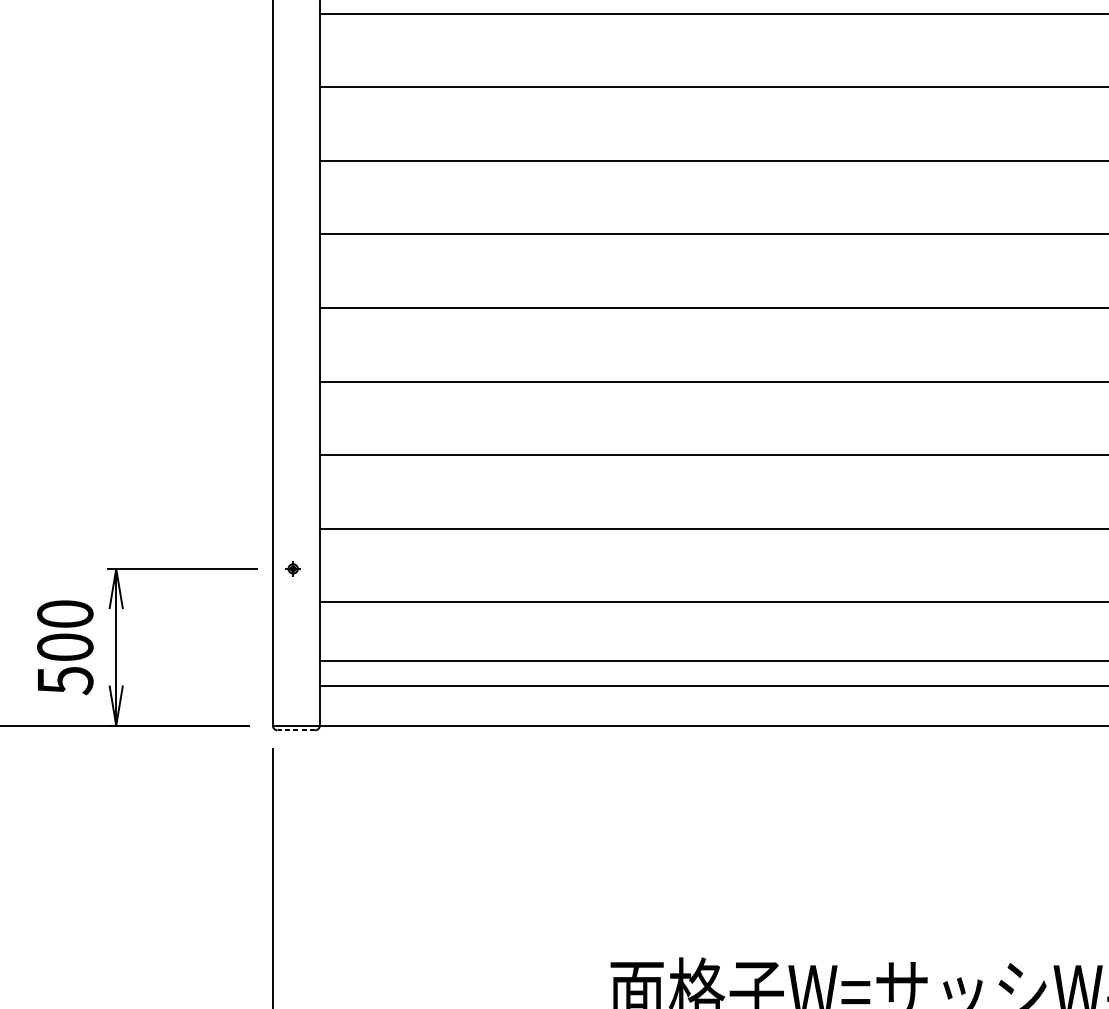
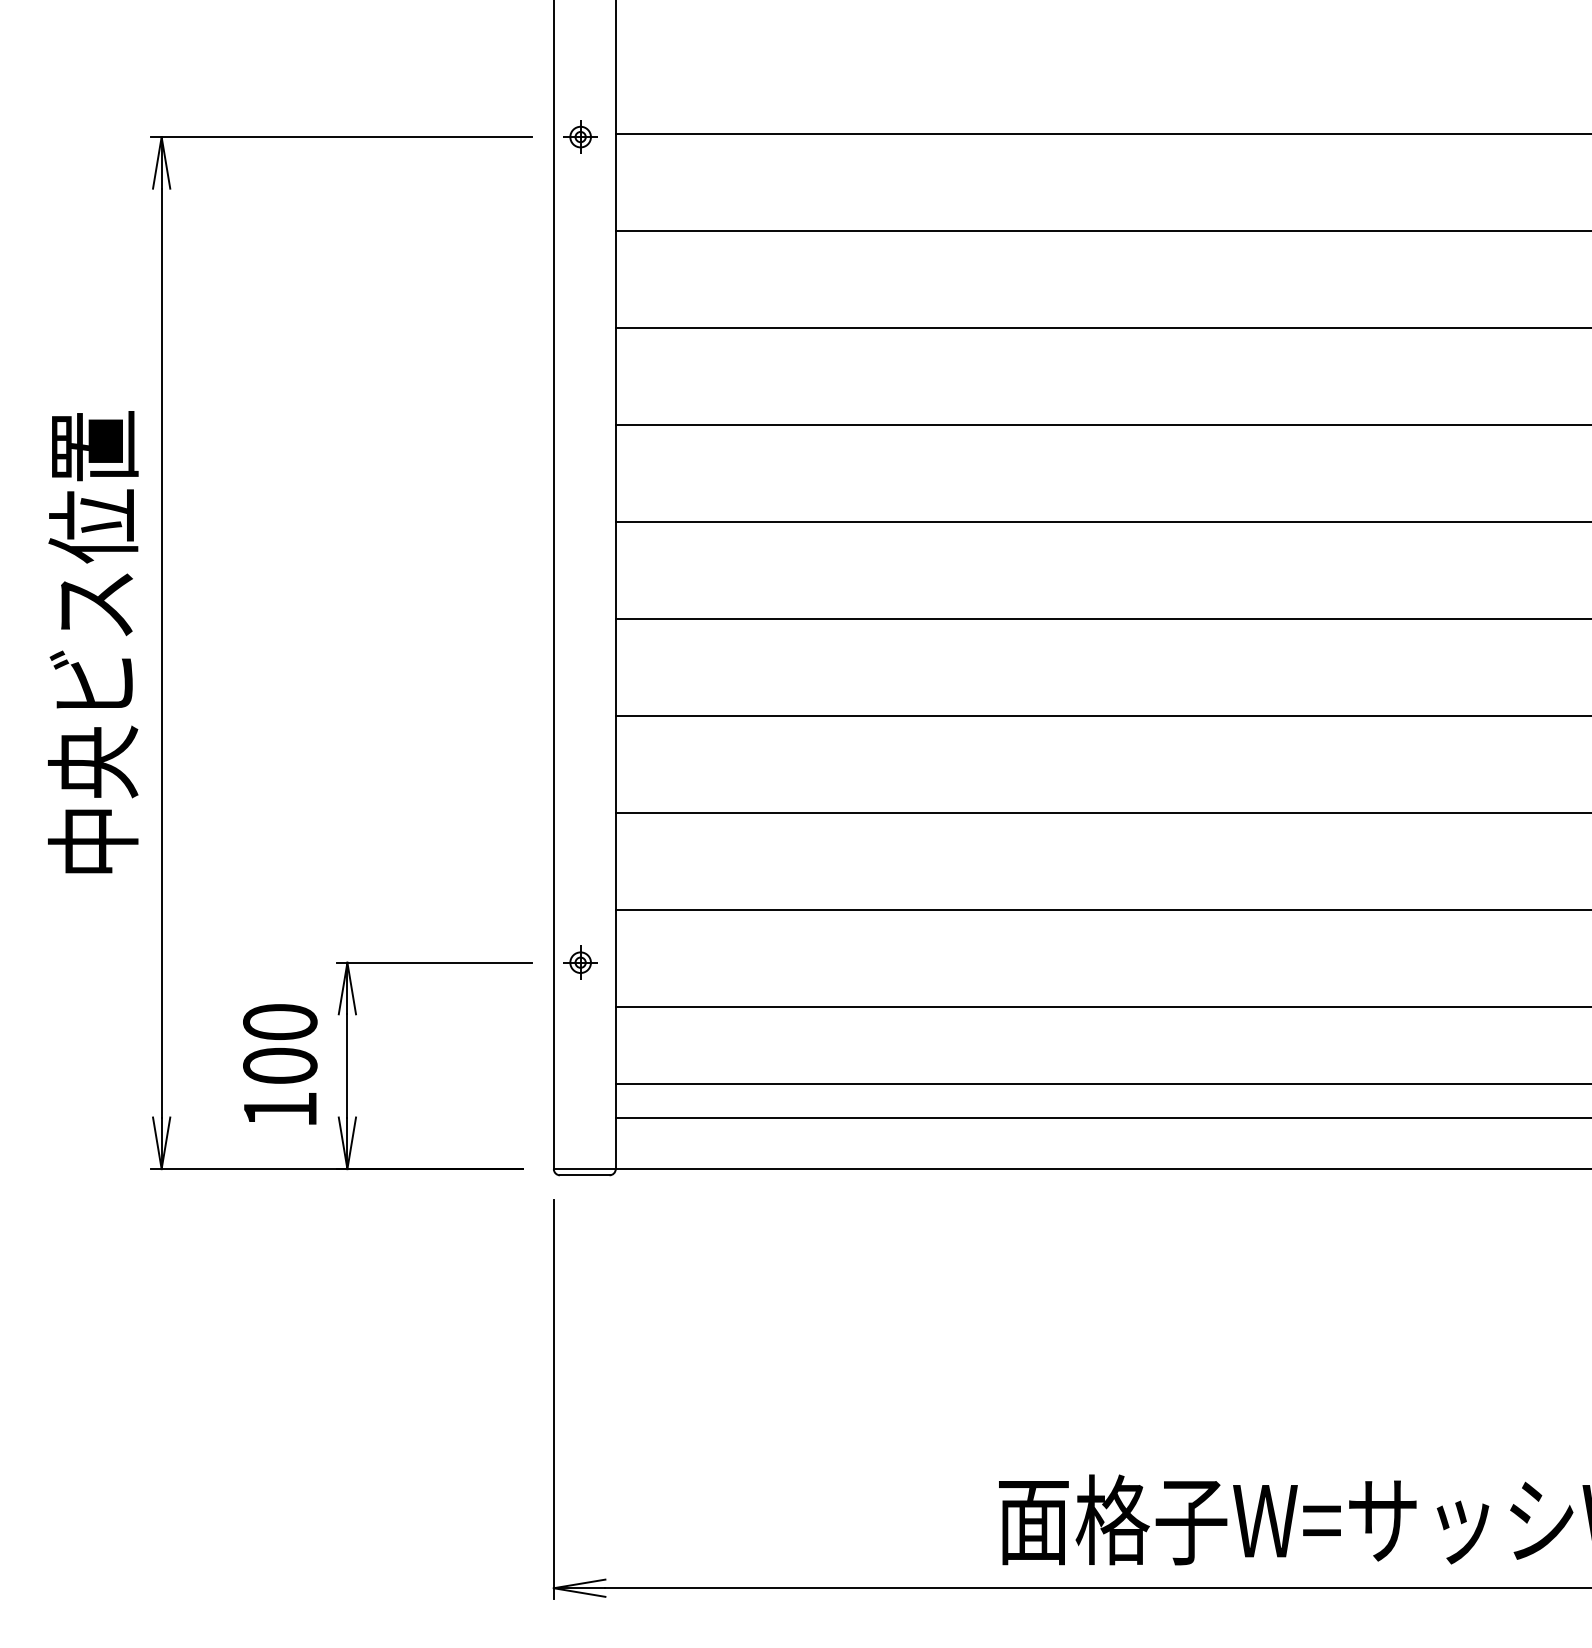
part: (293, 568) -> (580, 962), size x1.67
text: (65, 681) -> (280, 1110), 500 -> 100
line: (296, 730) -> (584, 1175), dashed -> solid

